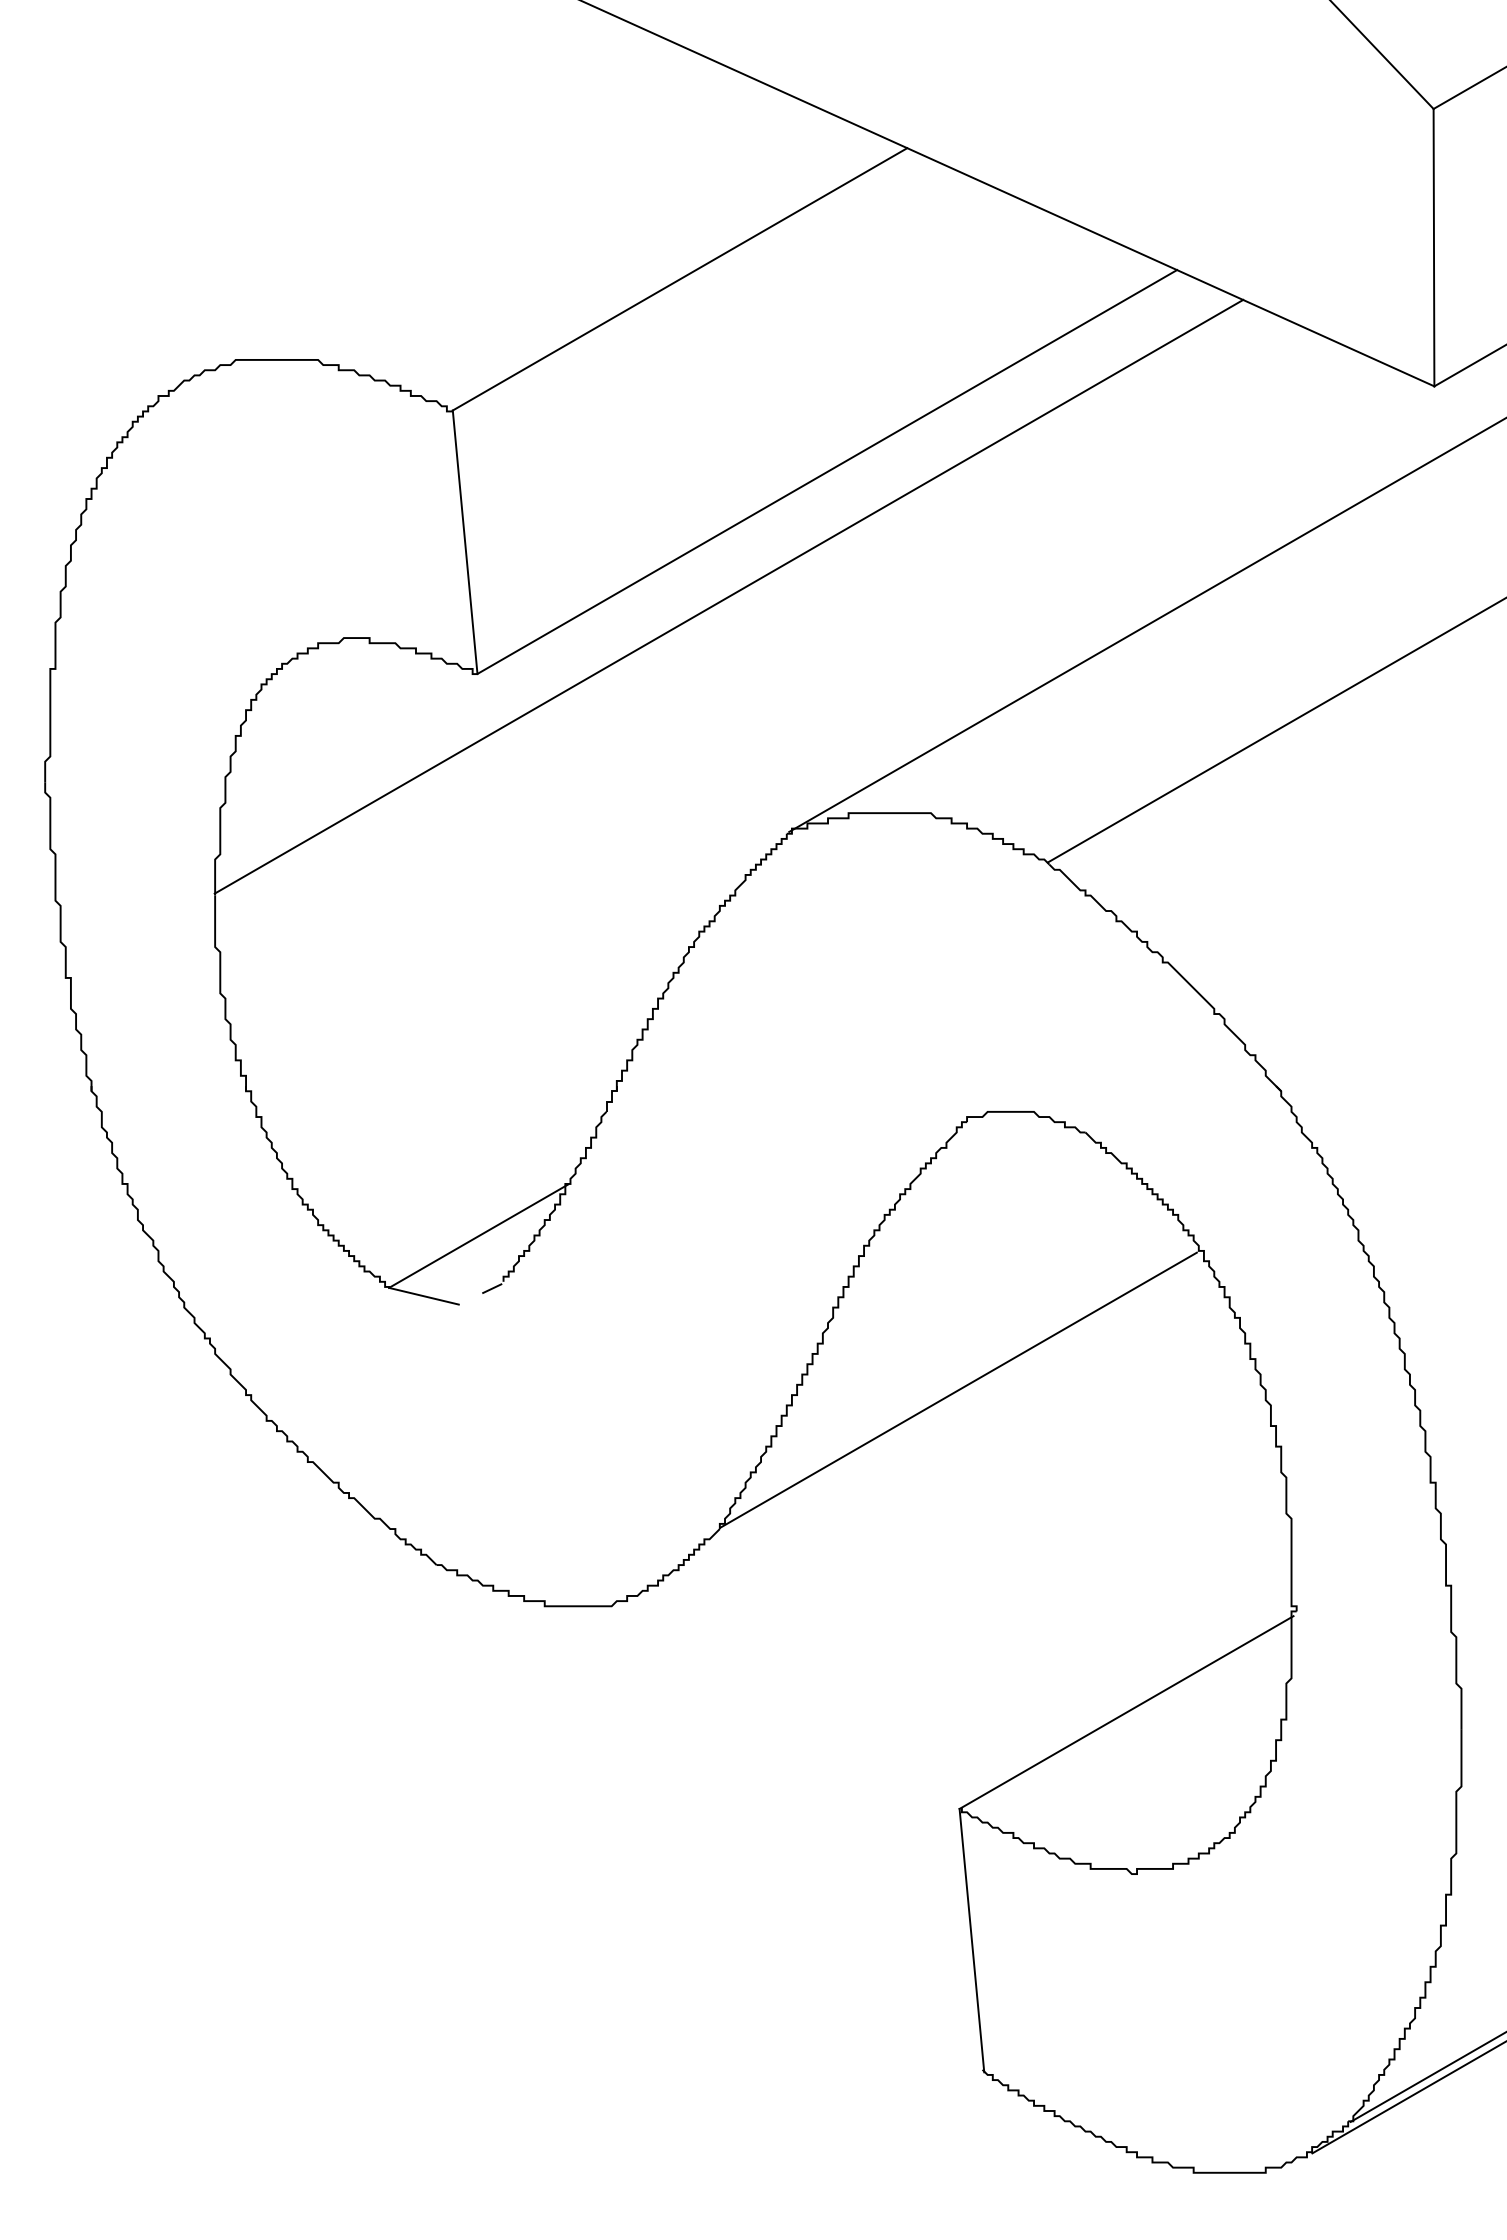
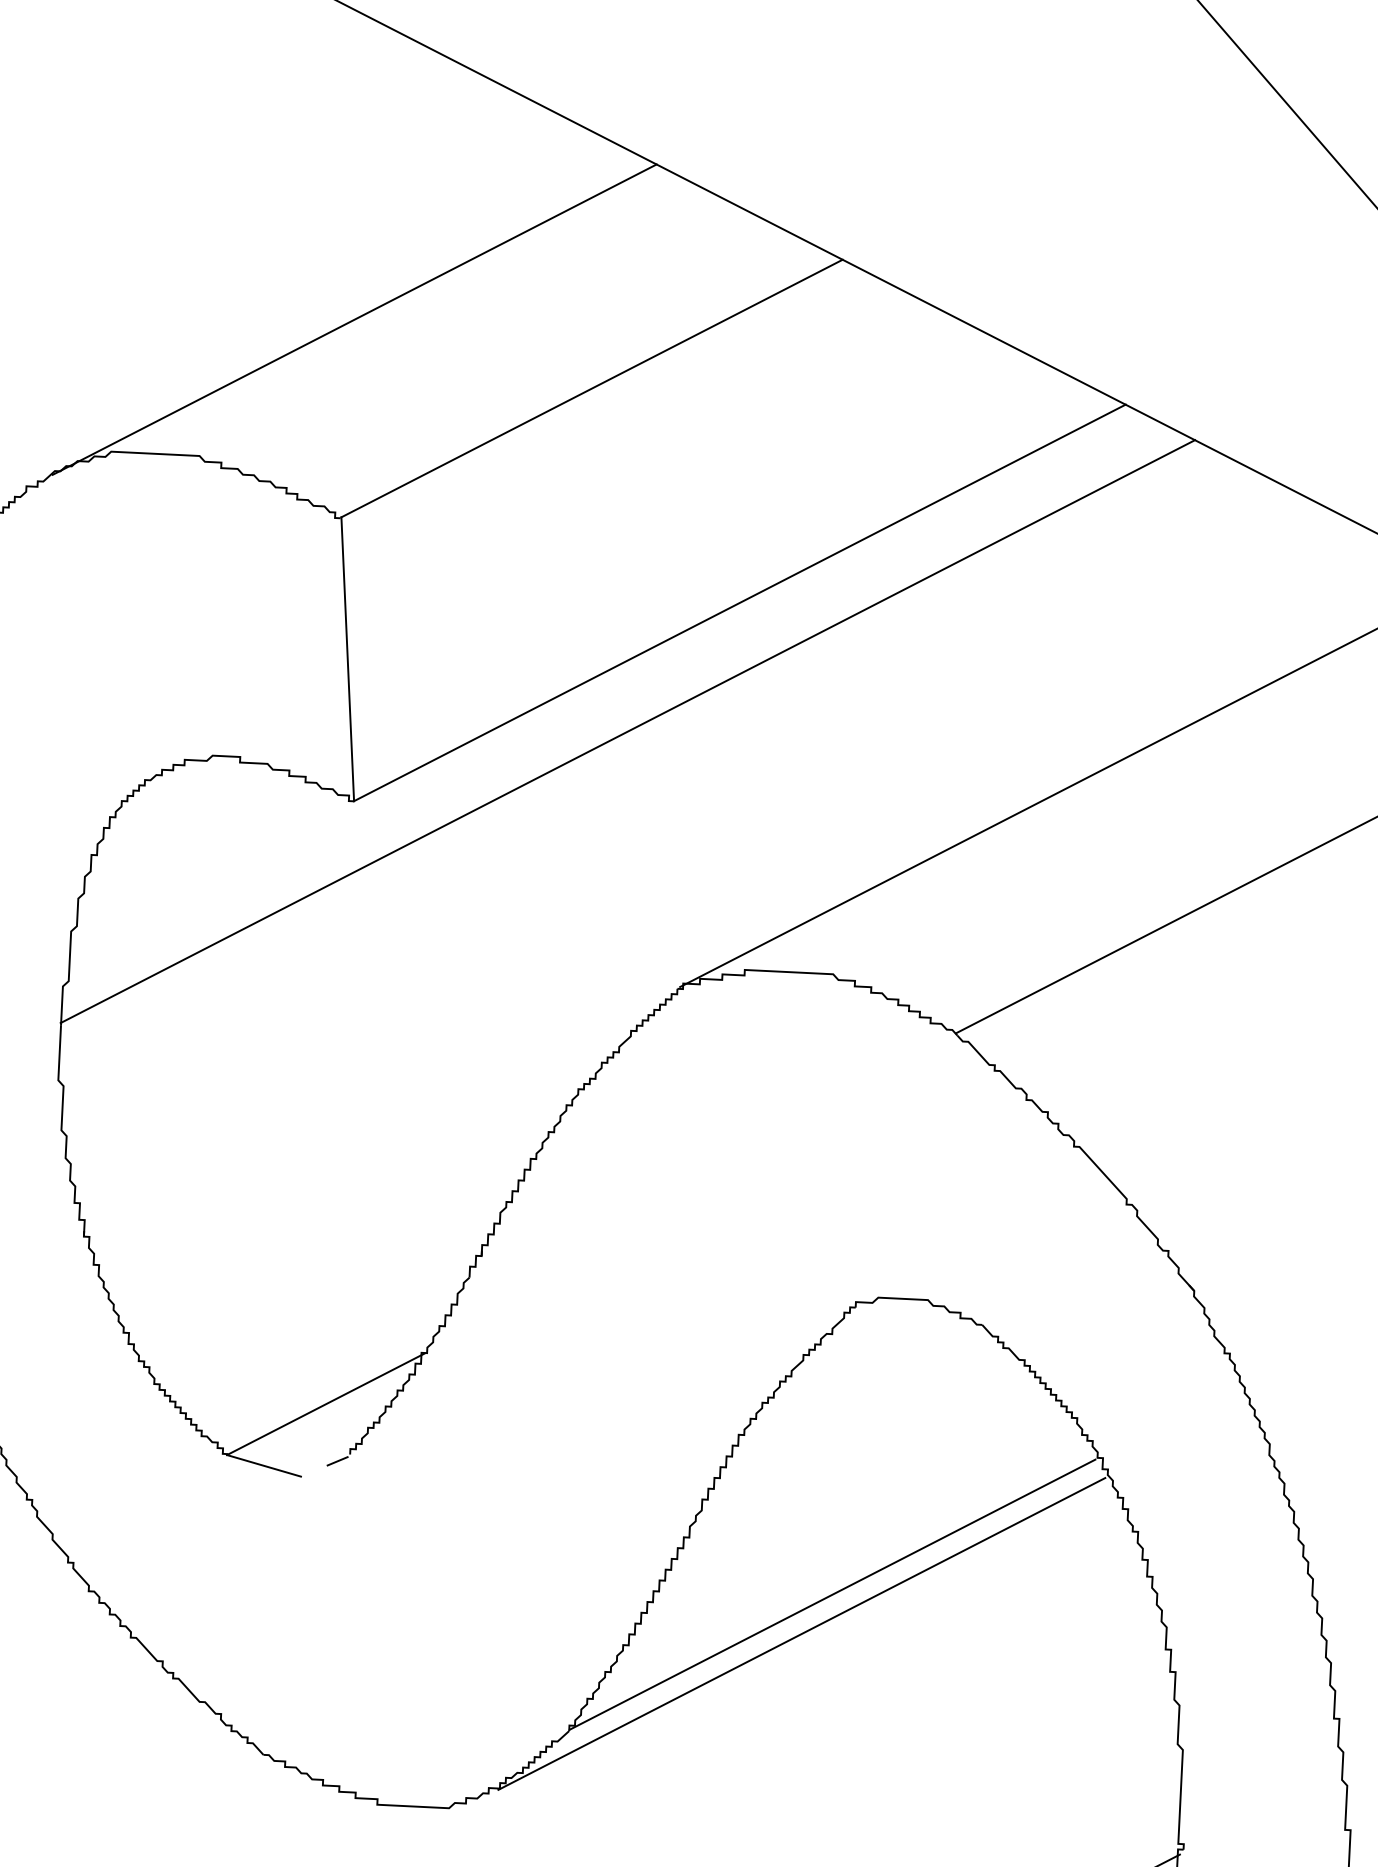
line: (455, 225) -> (354, 319), added
line: (931, 1427) -> (801, 1633), added

